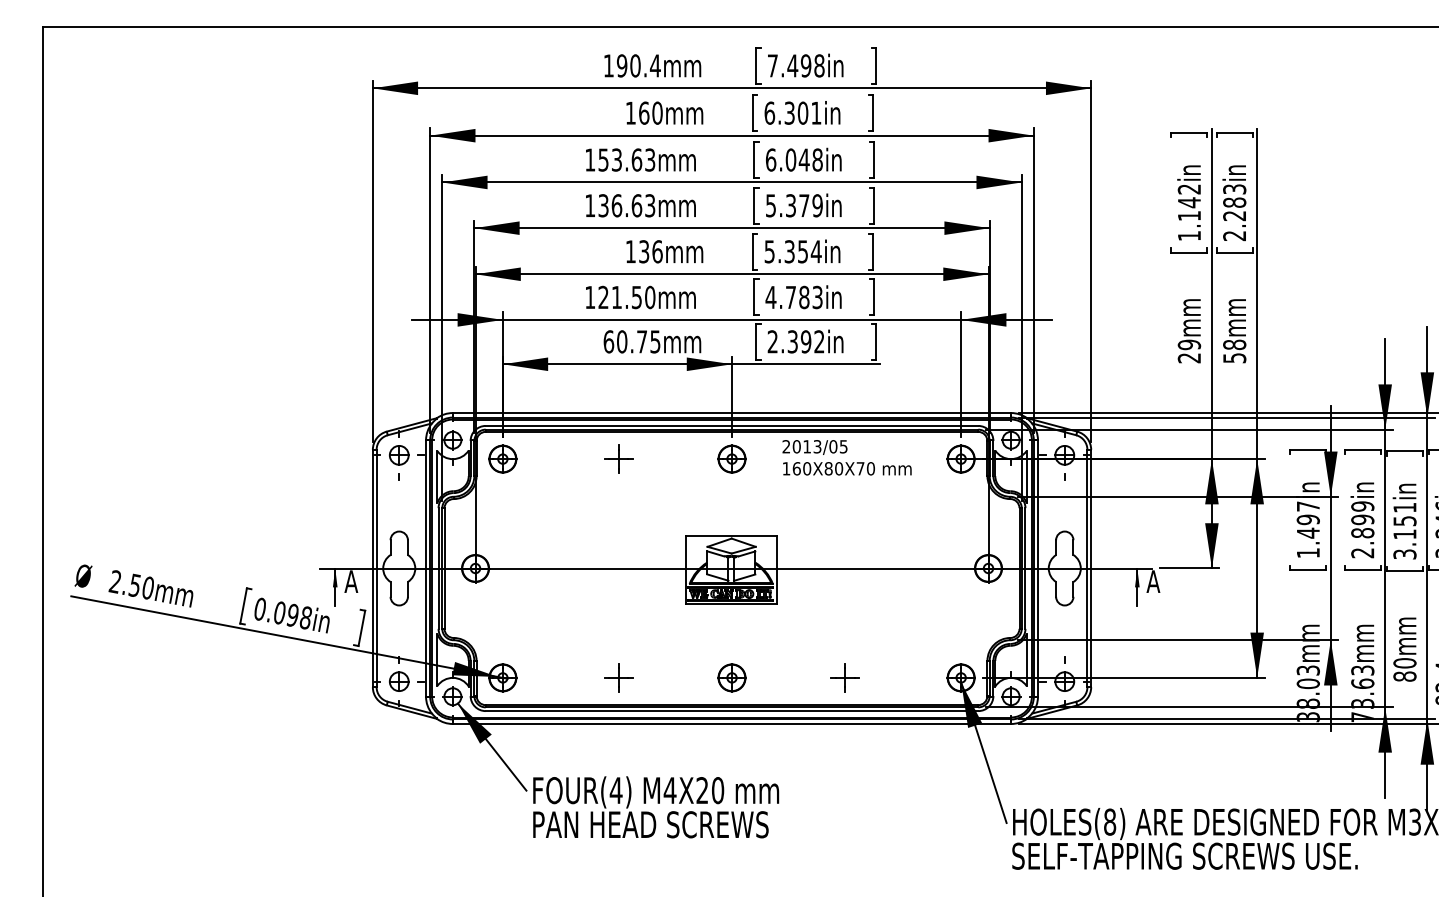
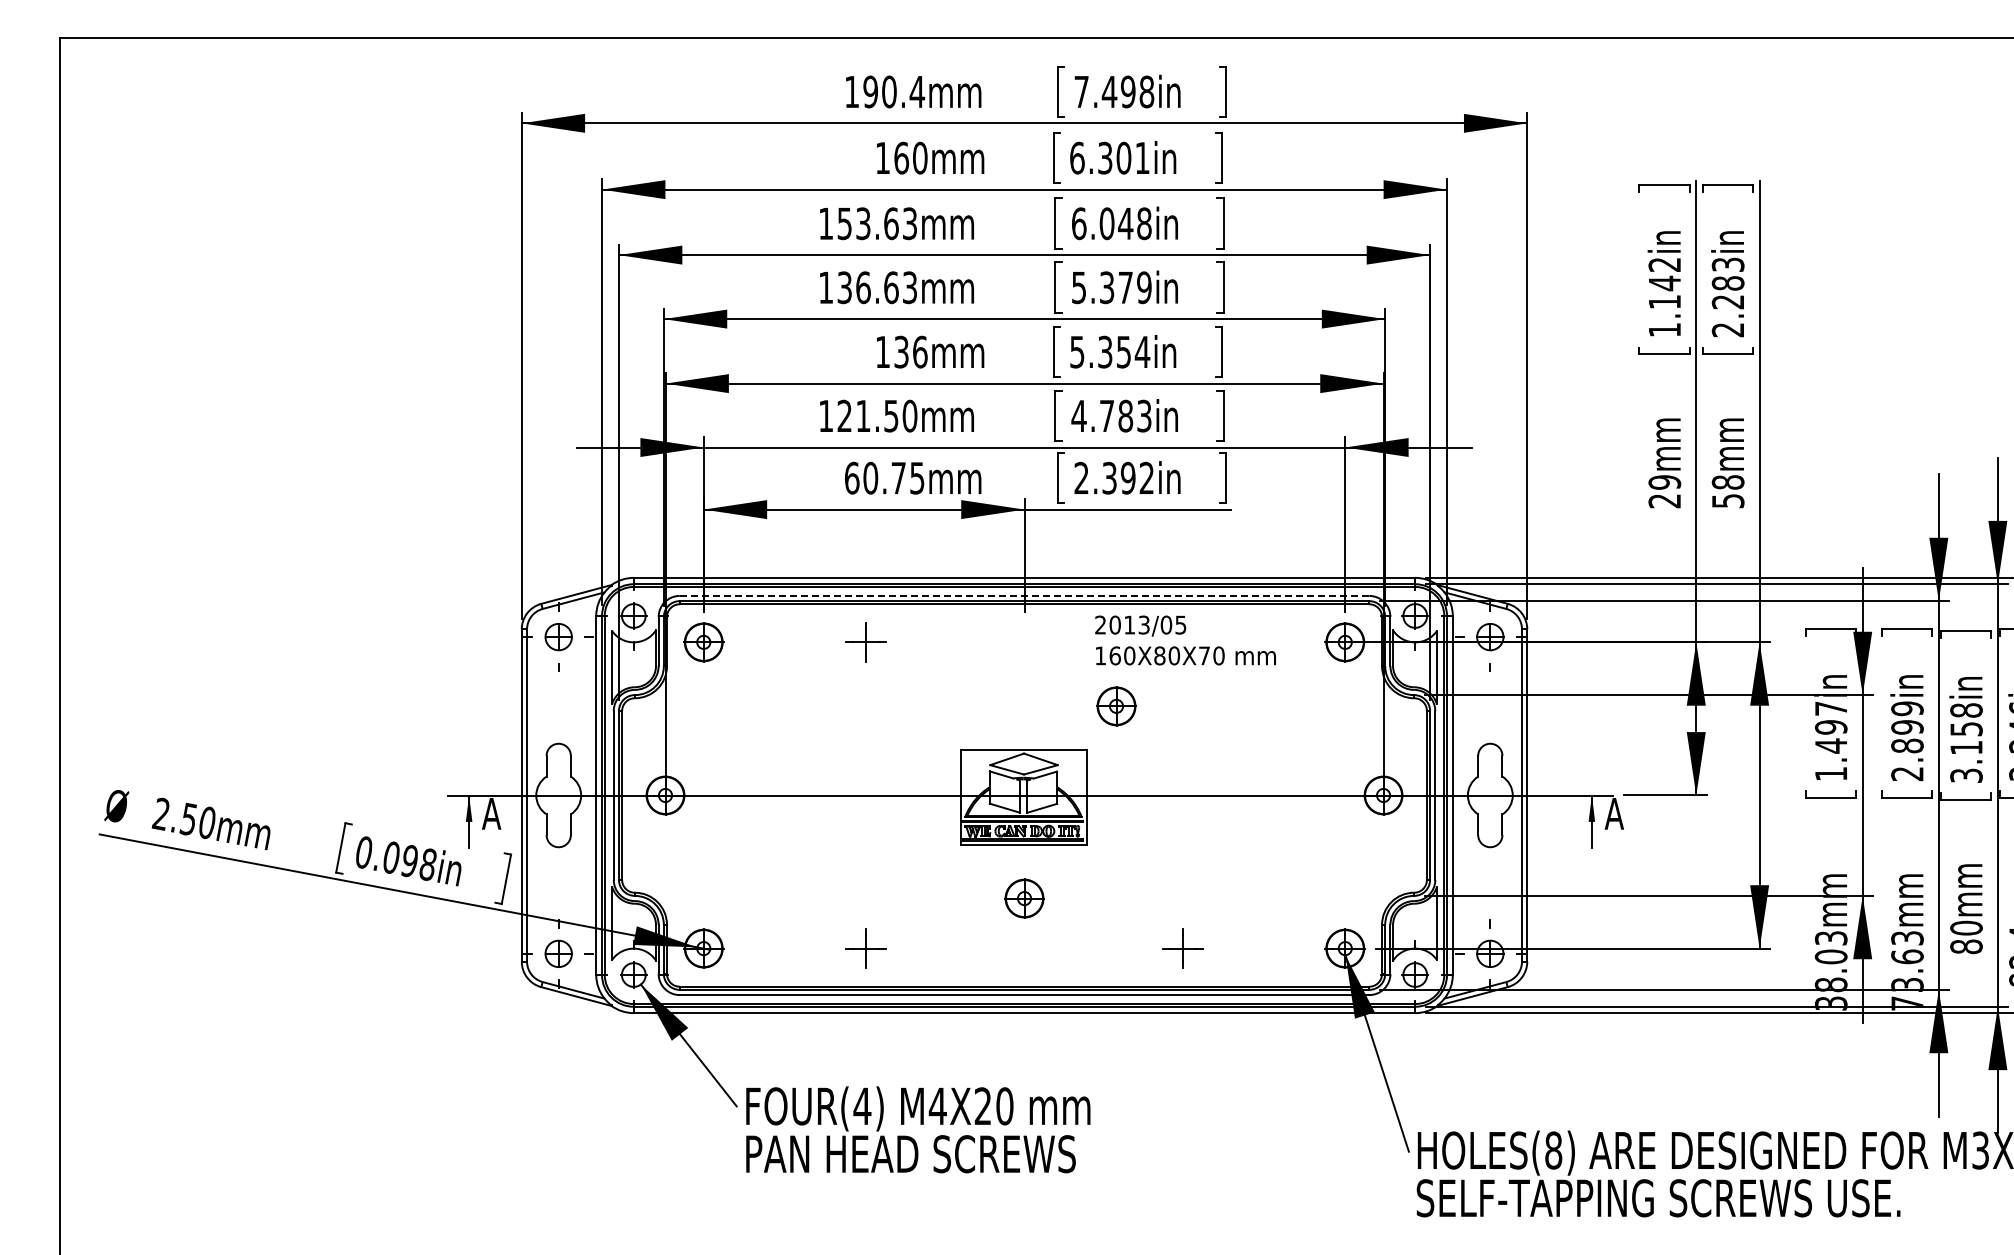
line: (732, 425) -> (1024, 595), solid -> dashed
part: (732, 459) -> (1116, 706), moved
text: (1404, 507) -> (1966, 710), 3.151in -> 3.158in
part: (732, 677) -> (1024, 898), moved

